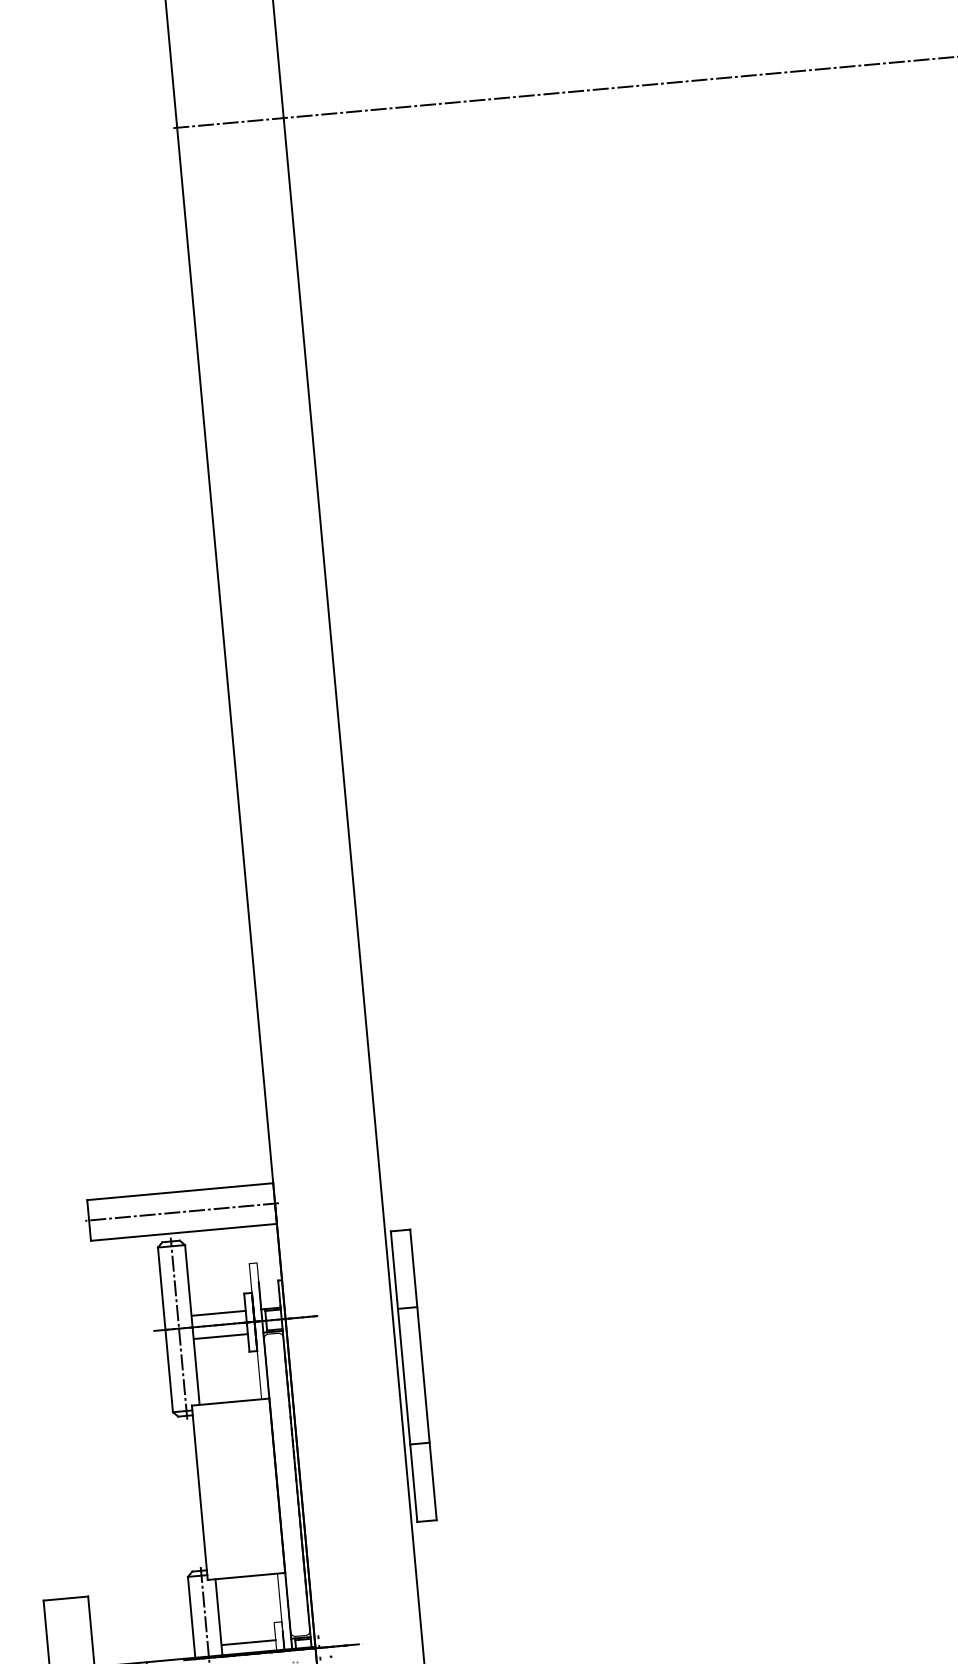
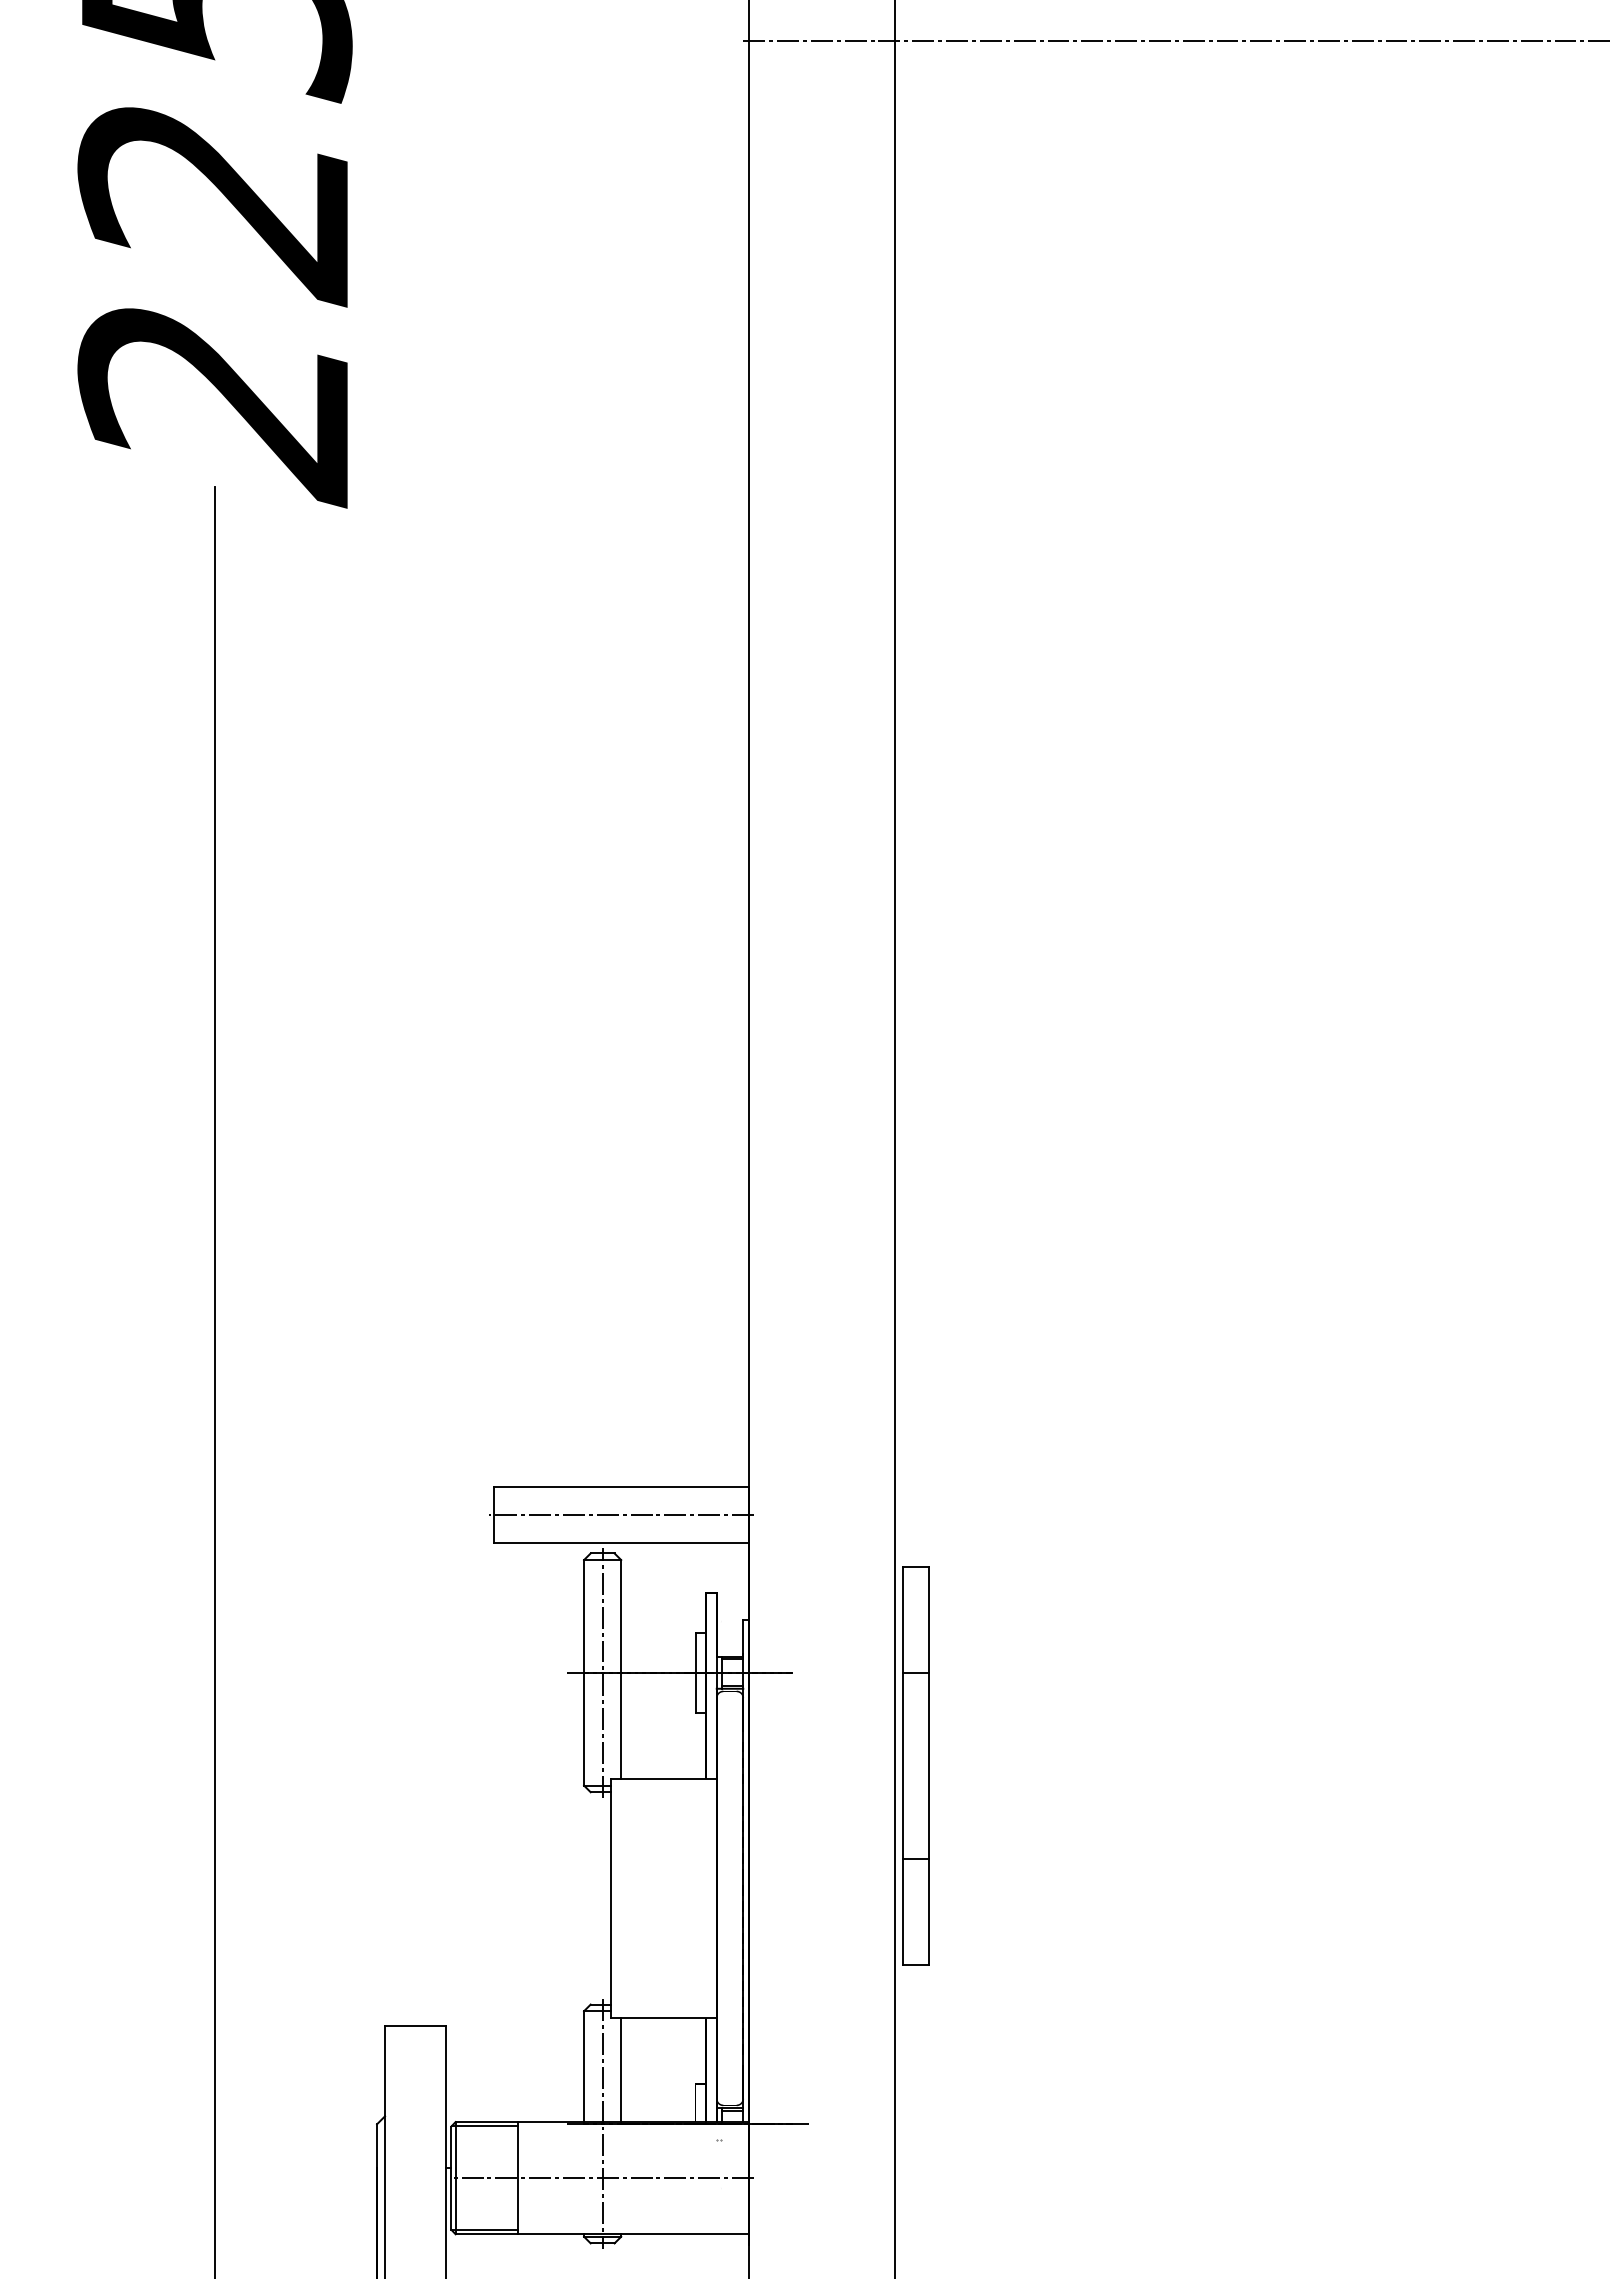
line: (218, 1313) -> (658, 1656), removed
line: (220, 1336) -> (658, 1688), removed
line: (248, 1642) -> (658, 2108), removed

